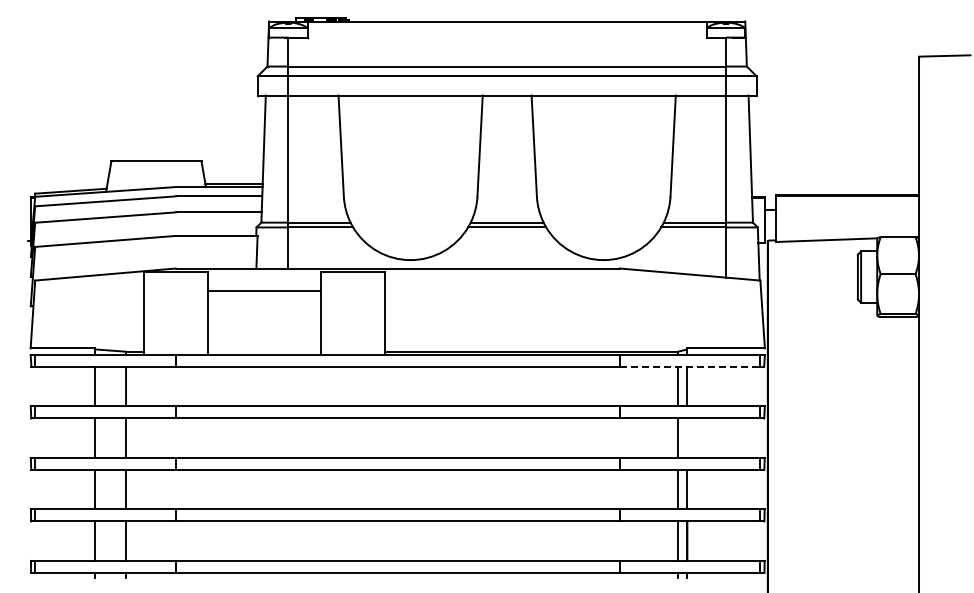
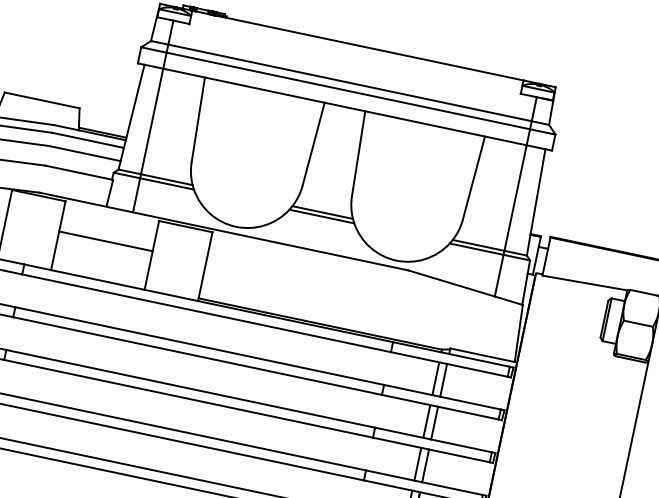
line: (263, 290) -> (105, 241), moved
line: (690, 367) -> (449, 364), dashed -> solid
line: (687, 437) -> (434, 422), added

